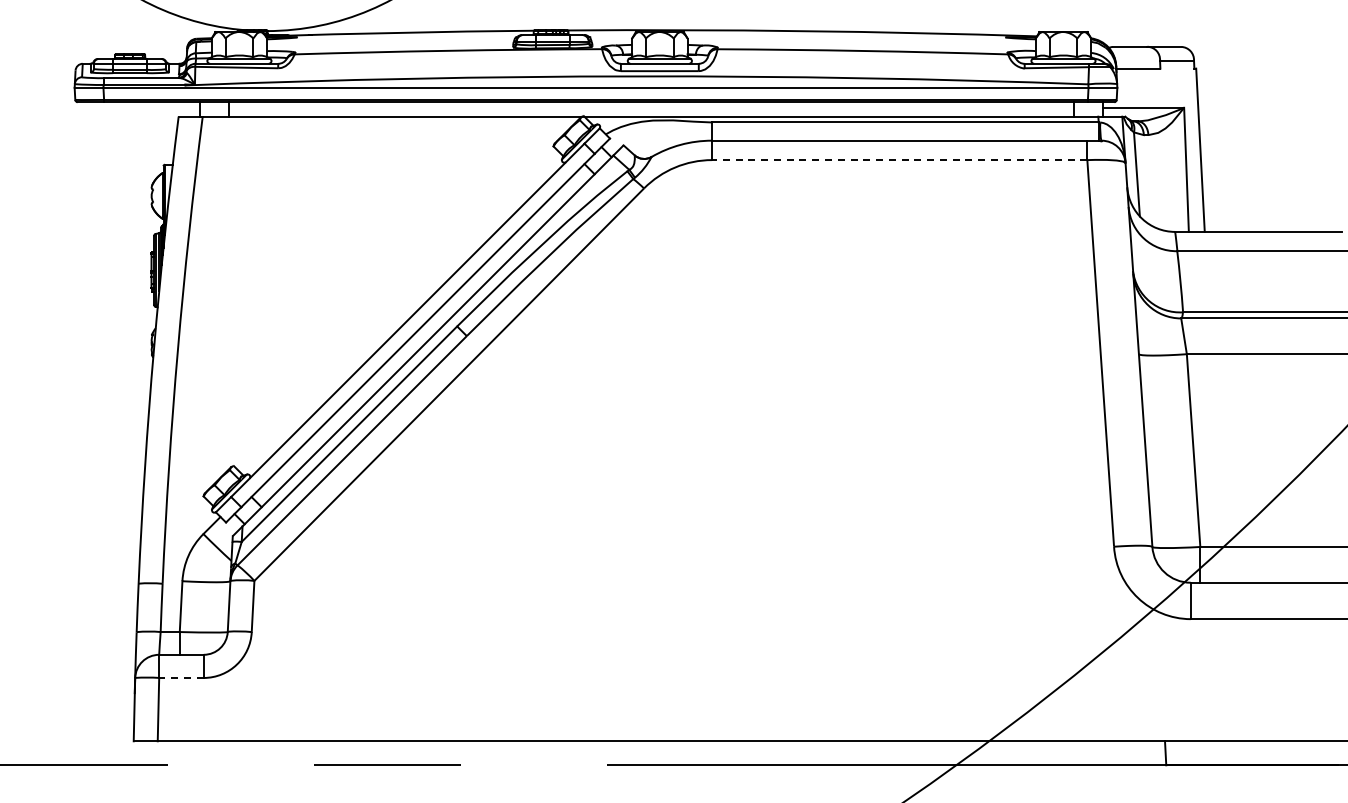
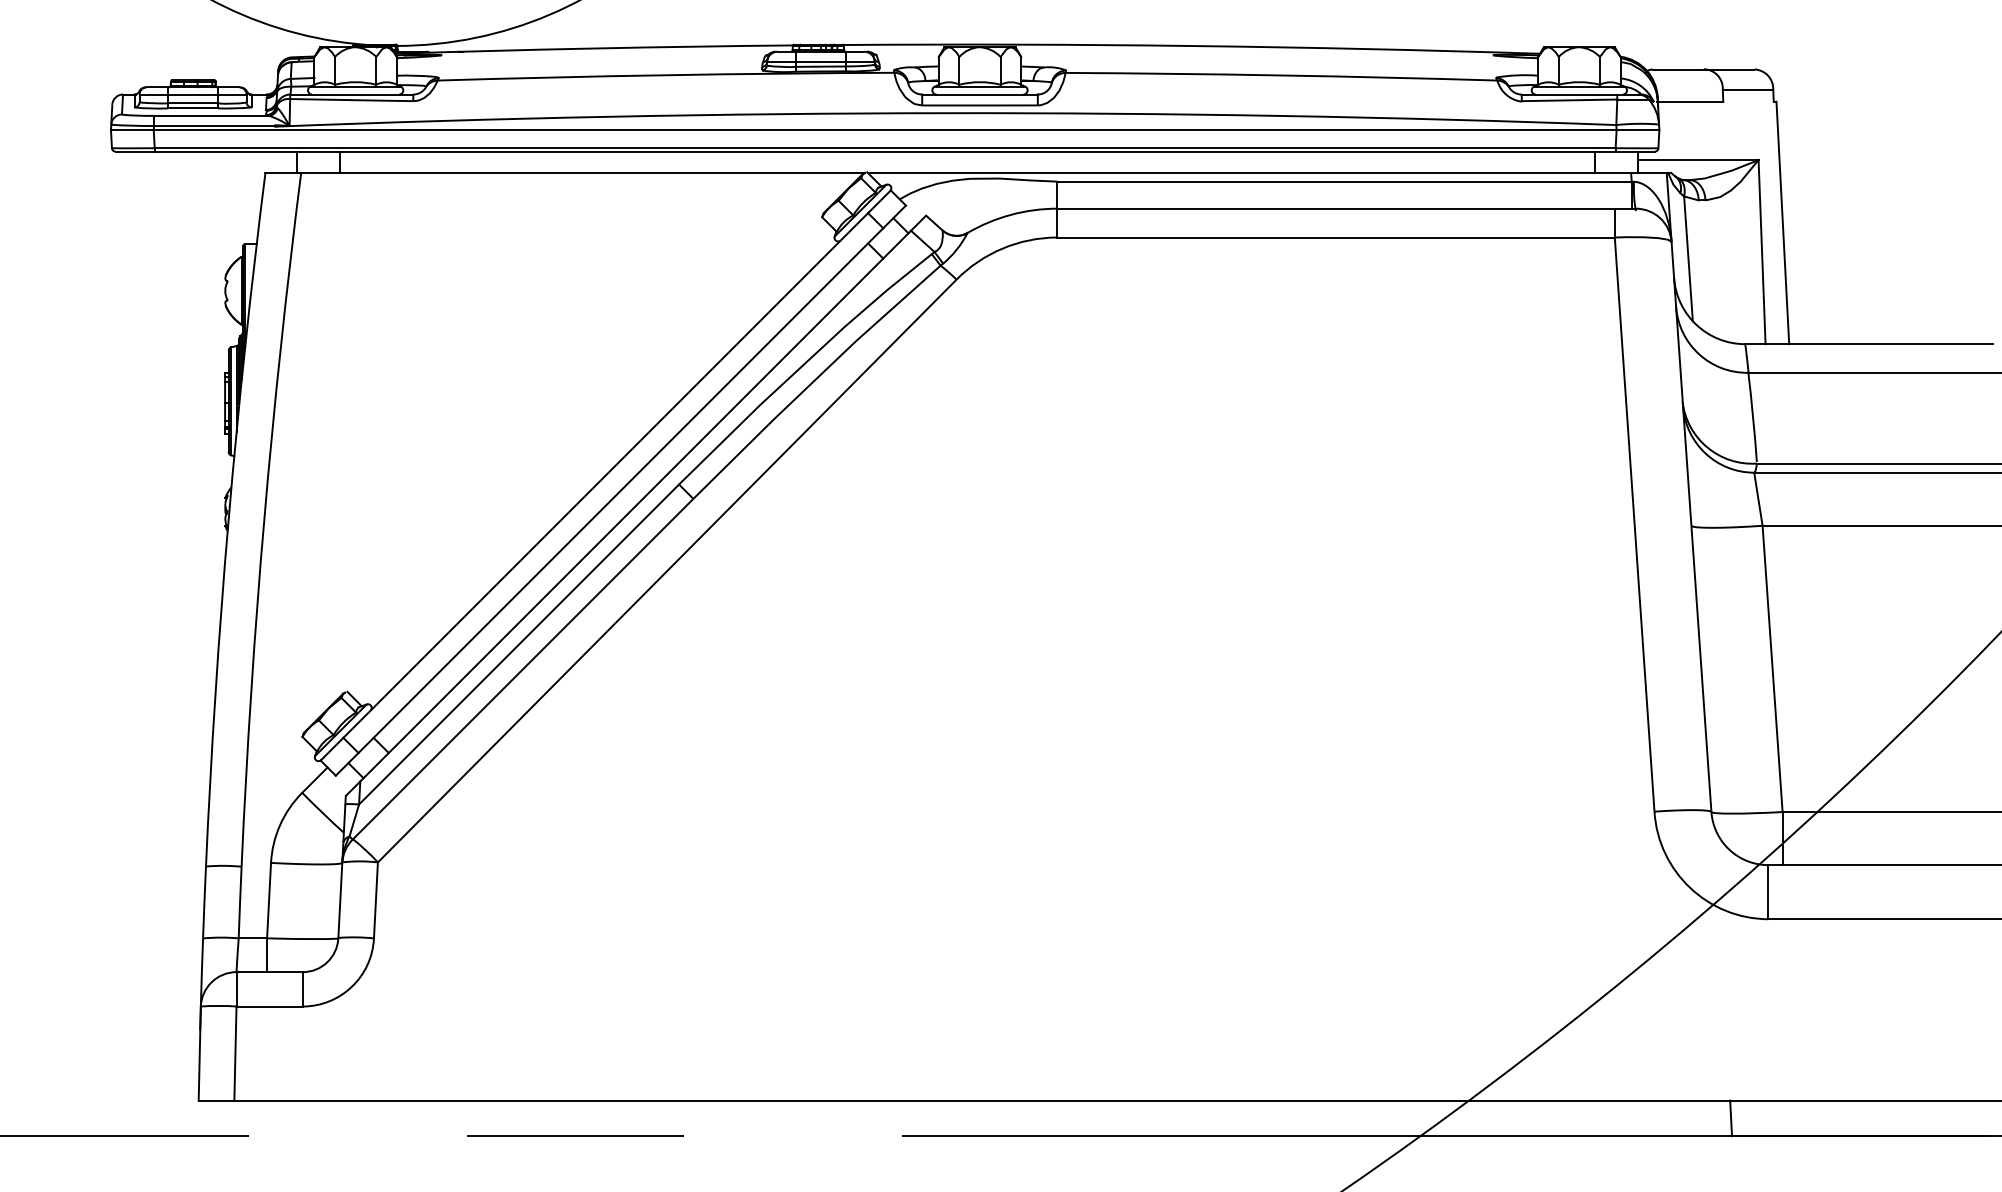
line: (899, 160) -> (1335, 238), dashed -> solid
line: (180, 677) -> (268, 1005), dashed -> solid

